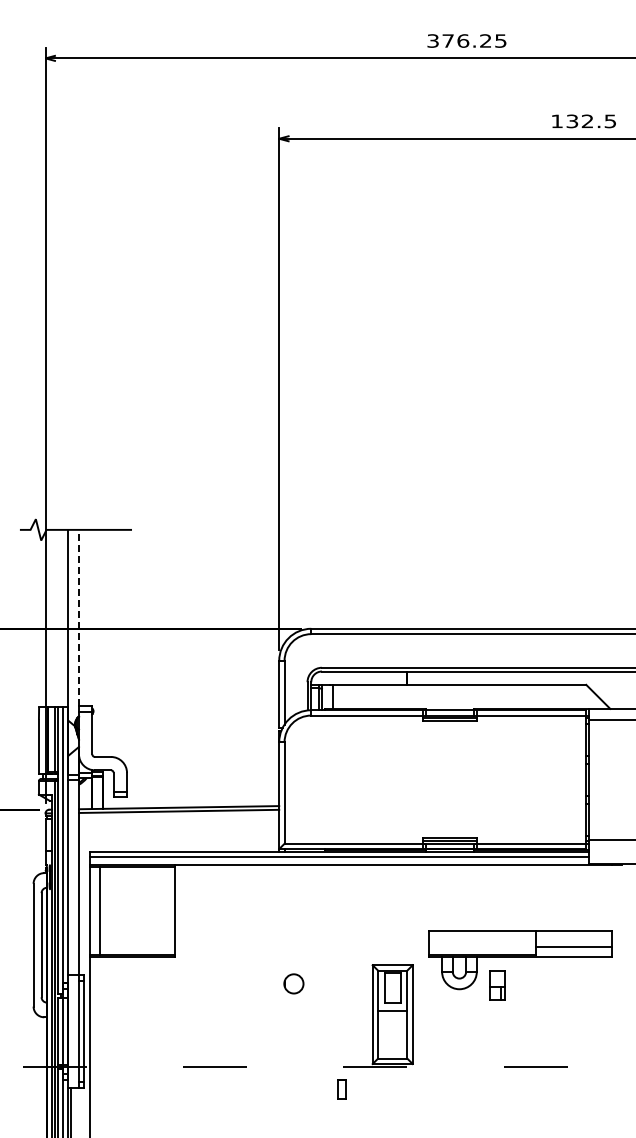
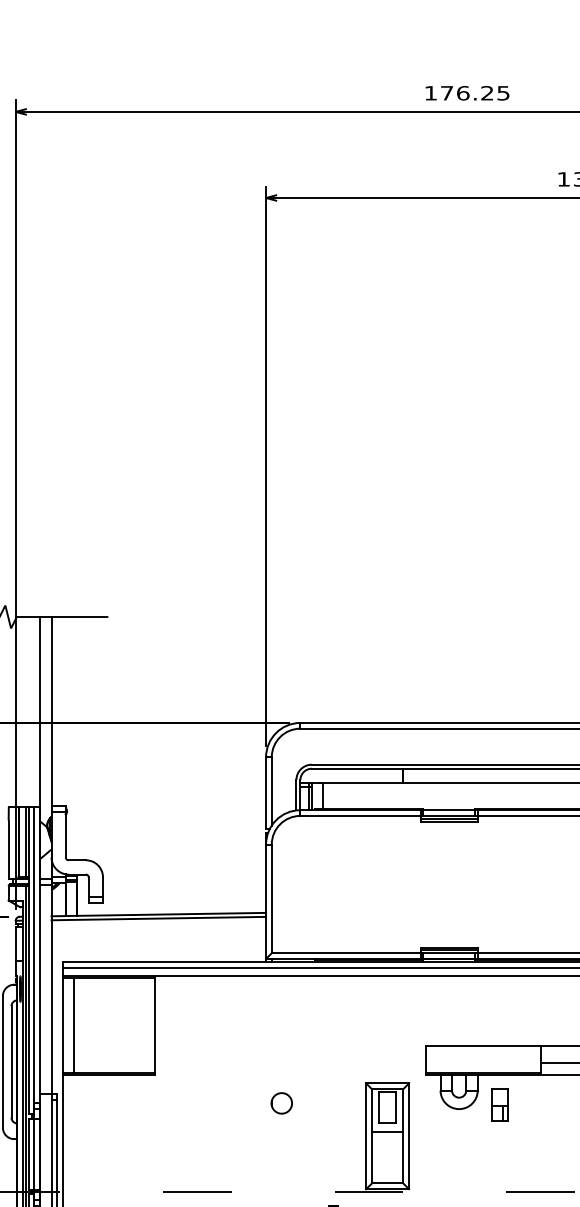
text: (432, 40) -> (430, 92), 376.25 -> 176.25
line: (78, 617) -> (51, 710), dashed -> solid

